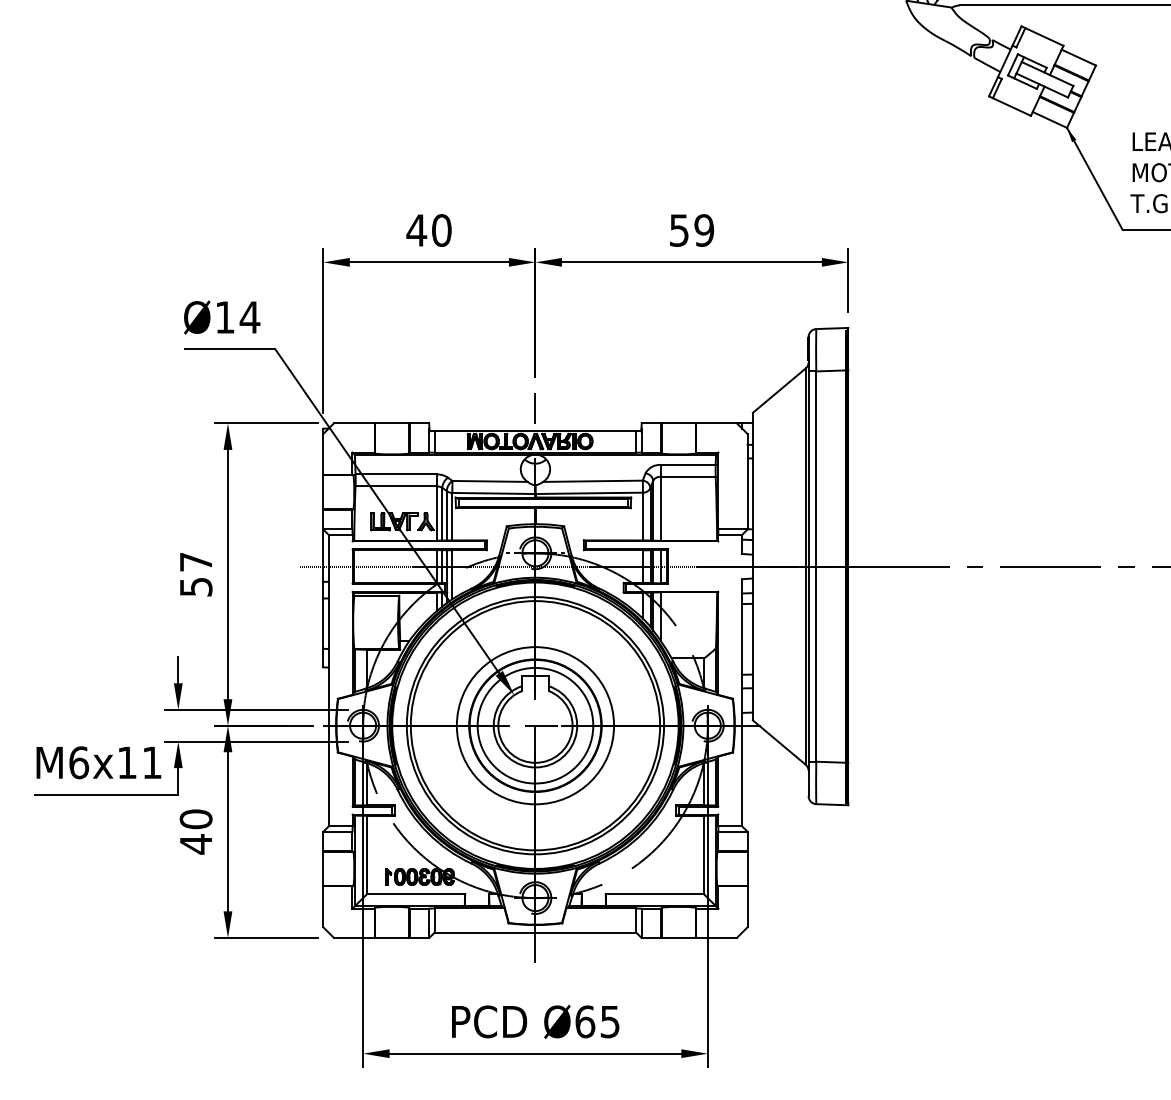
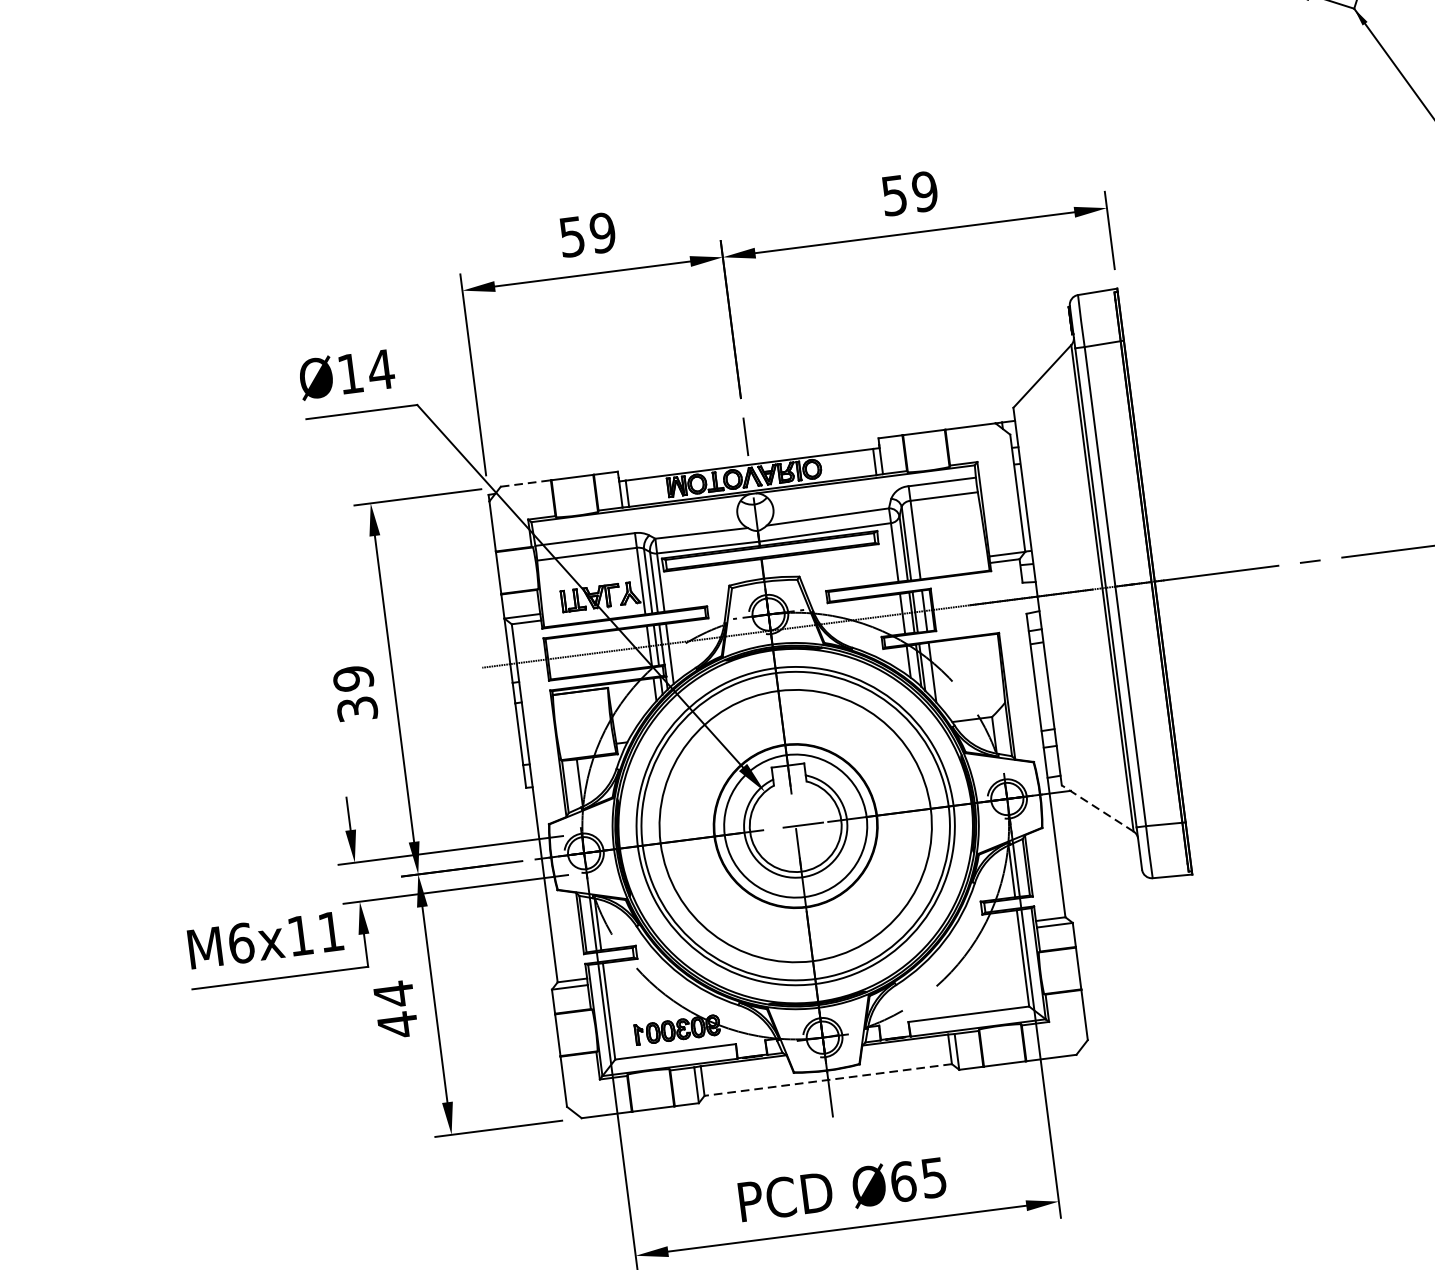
text: (428, 230) -> (586, 235), 40 -> 59
line: (354, 423) -> (526, 483), solid -> dashed
text: (195, 573) -> (354, 692), 57 -> 39
circle: (535, 725) -> (795, 825), size x1.4
line: (778, 742) -> (1096, 808), solid -> dashed
text: (195, 819) -> (393, 994), 40 -> 44
line: (535, 932) -> (828, 1079), solid -> dashed

